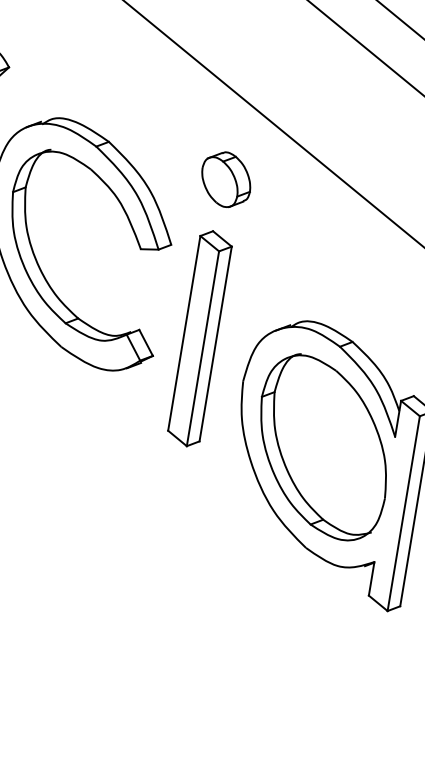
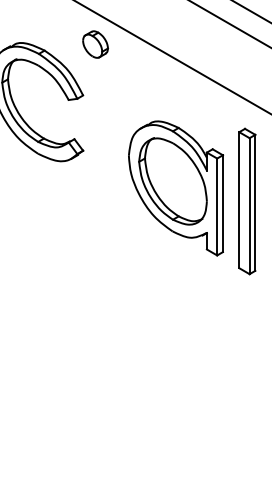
part: (226, 179) -> (95, 44), moved
part: (199, 338) -> (104, 138), removed

